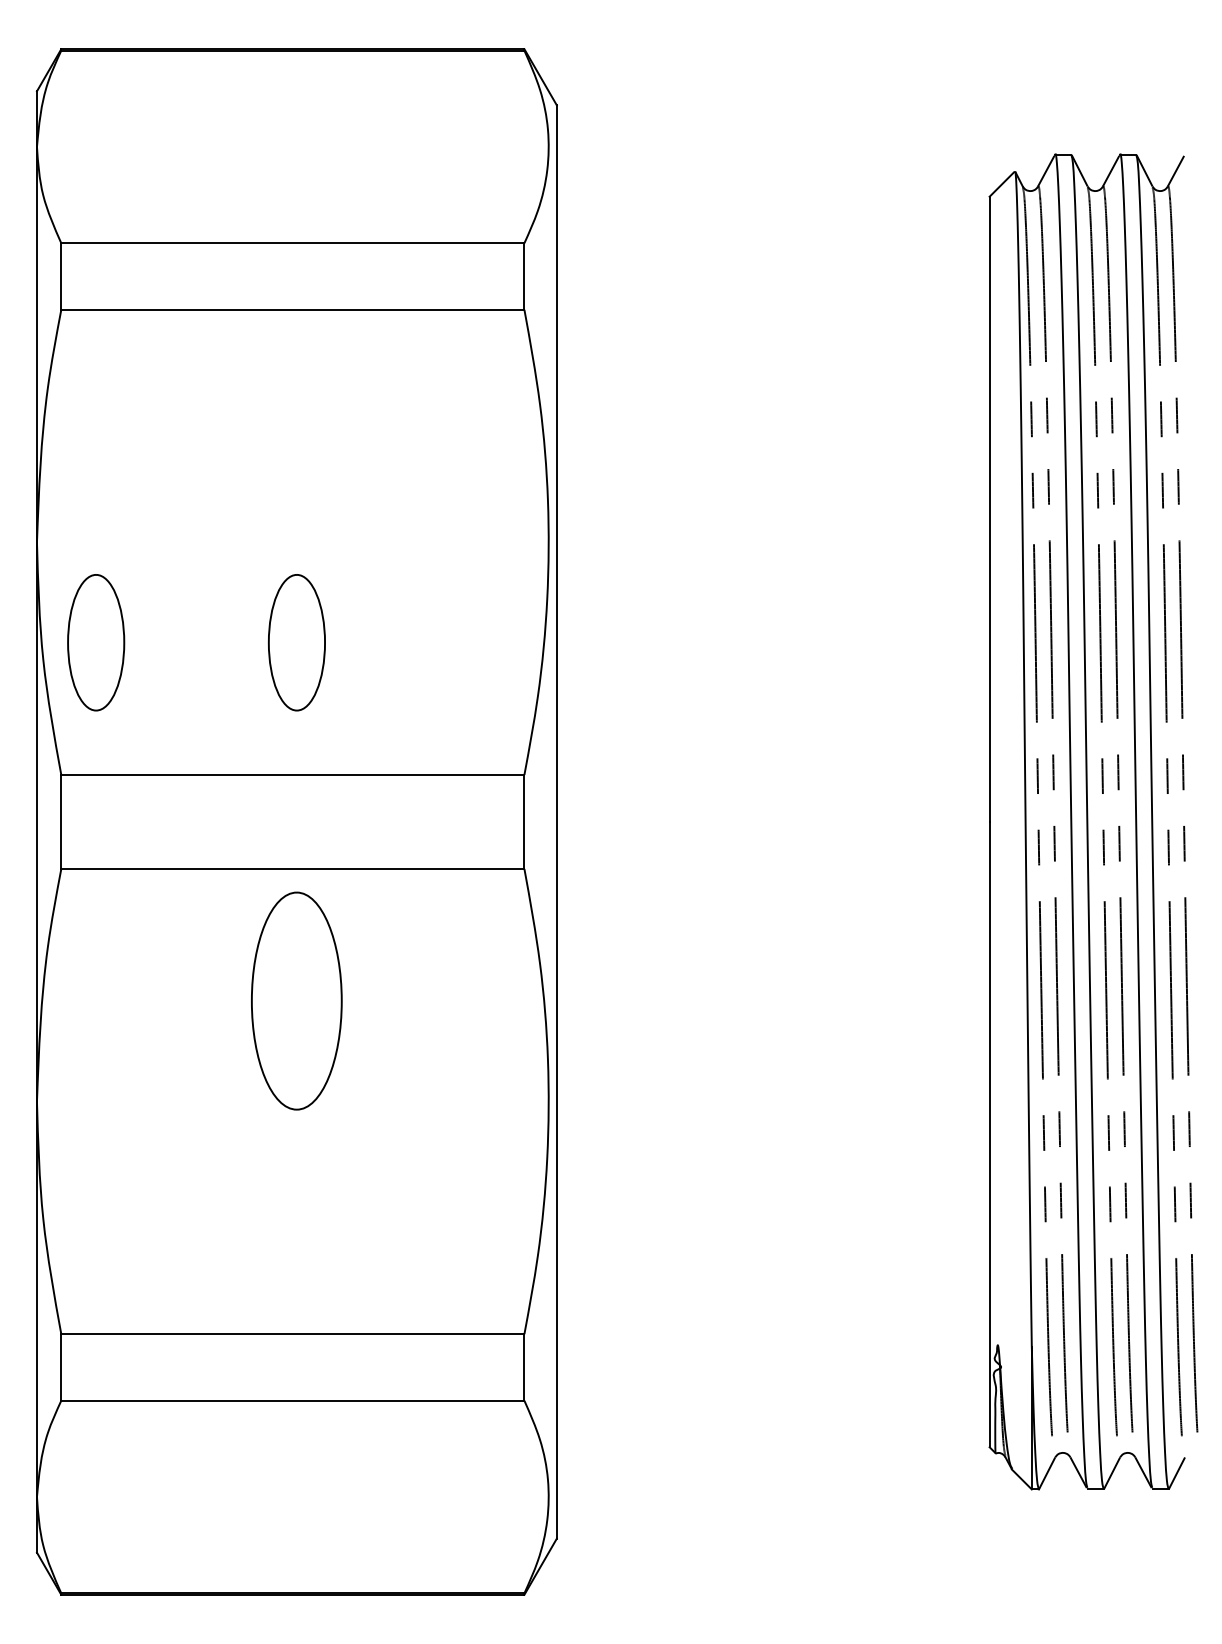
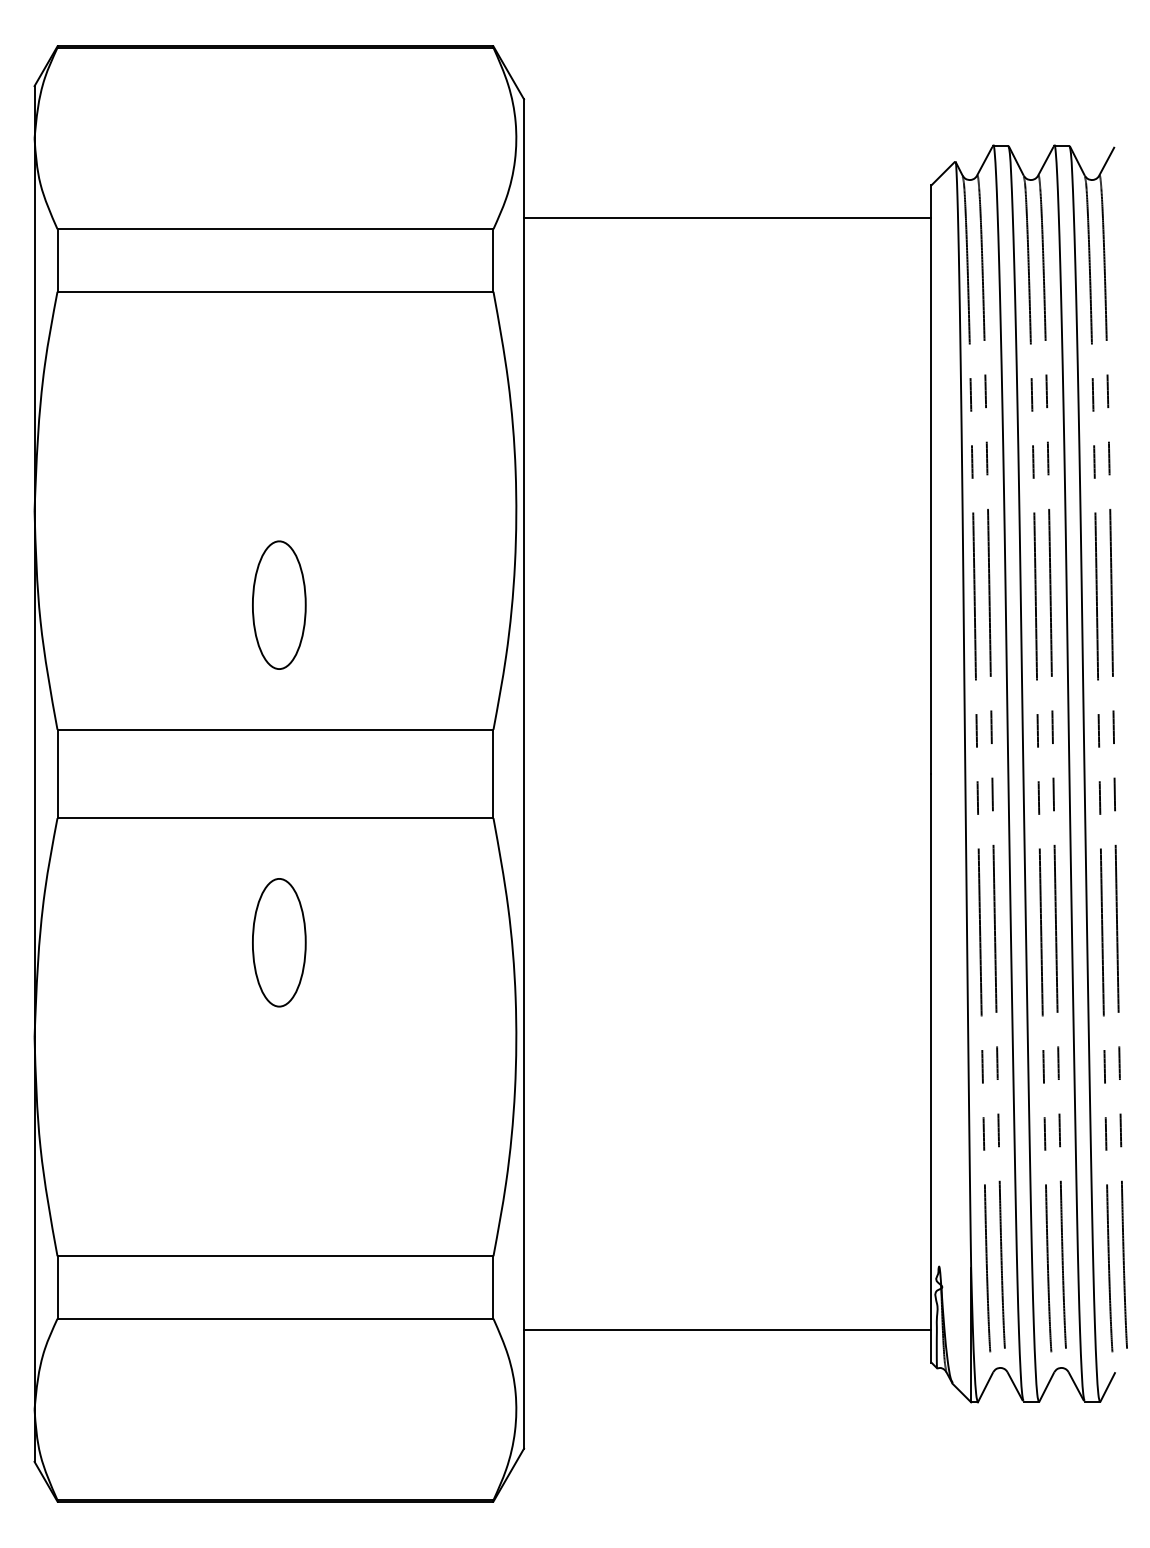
line: (772, 231) -> (727, 218), added
part: (96, 641) -> (90, 604), removed
part: (297, 1000) -> (279, 942), size x0.62
line: (772, 1412) -> (727, 1329), added

